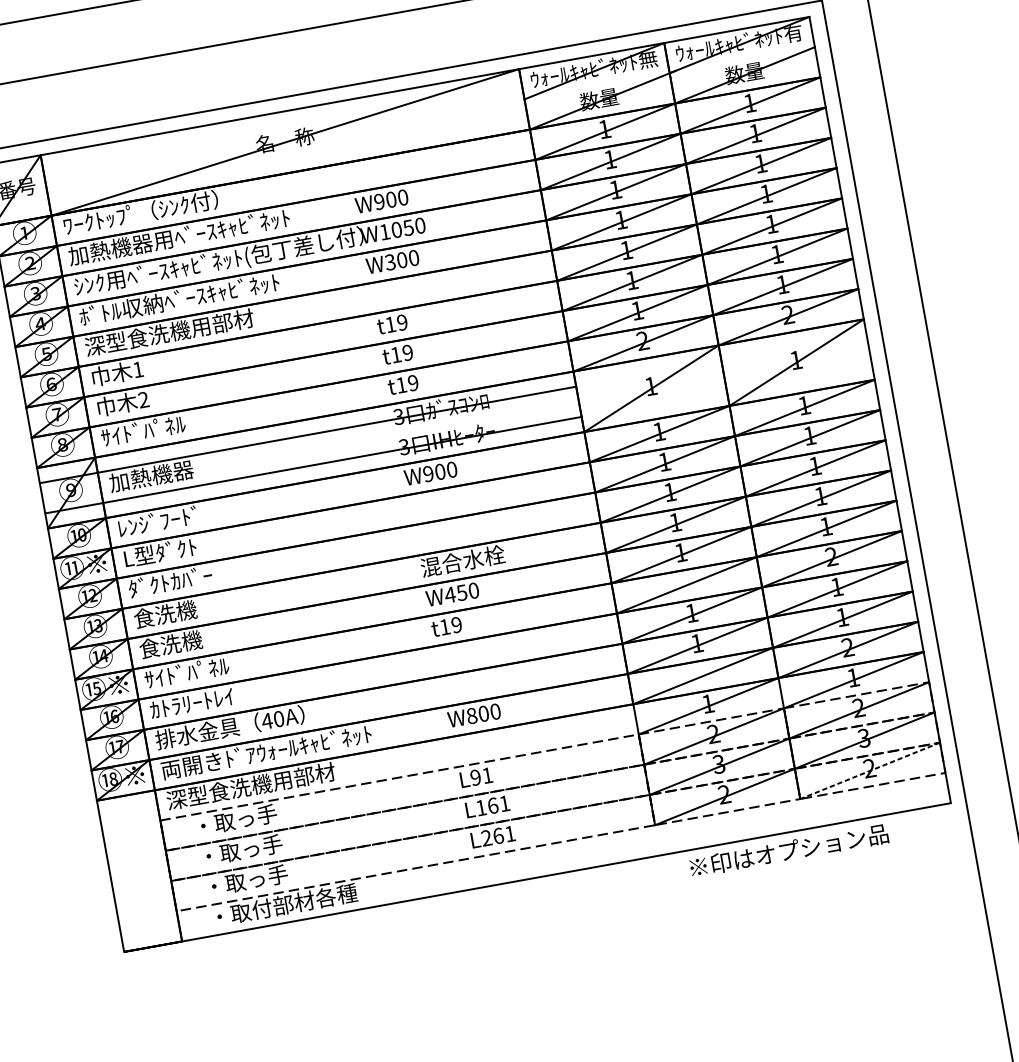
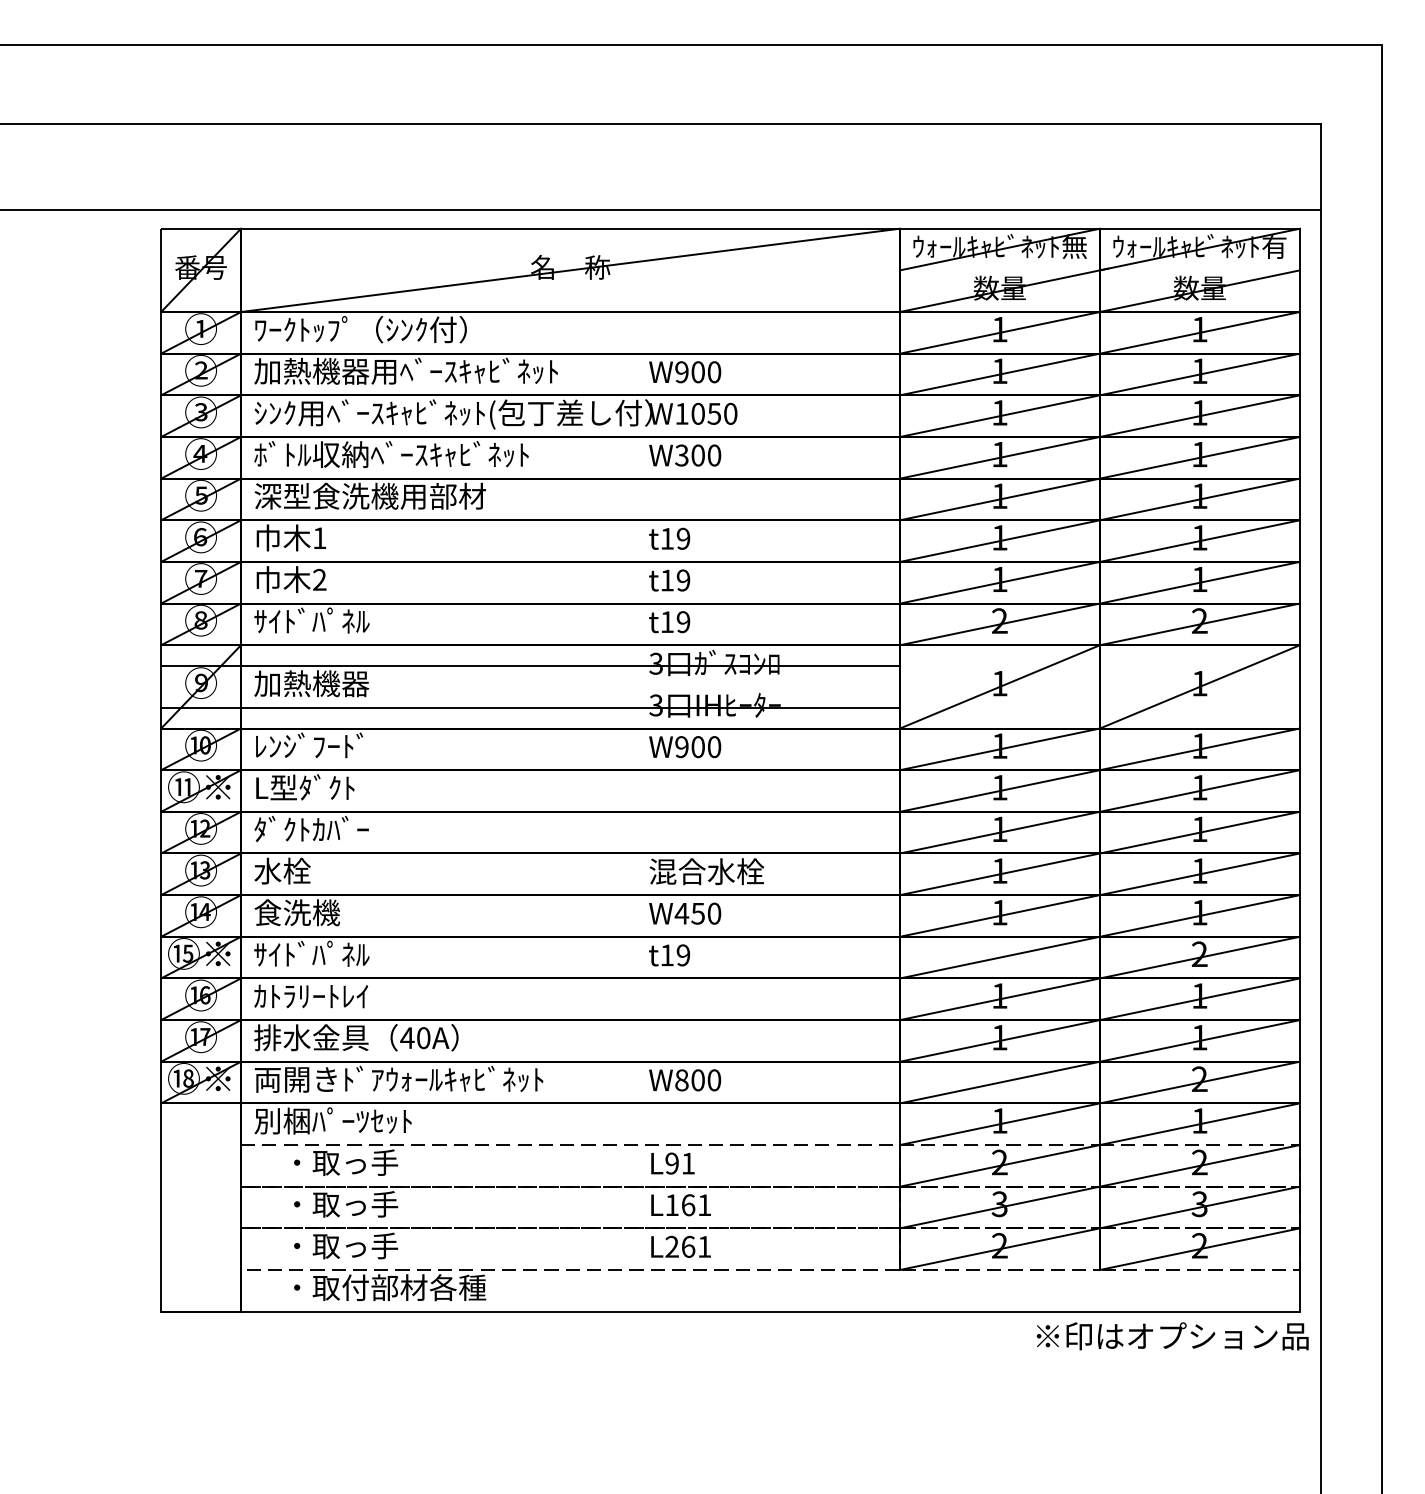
text: (164, 613) -> (296, 870), 食洗機 -> 水栓
line: (869, 771) -> (1199, 1249), dashed -> solid
text: (250, 785) -> (369, 1120), 深型食洗機用部材 -> 別梱ﾊﾟｰﾂｾｯﾄ
text: (789, 850) -> (1172, 1336), moved

